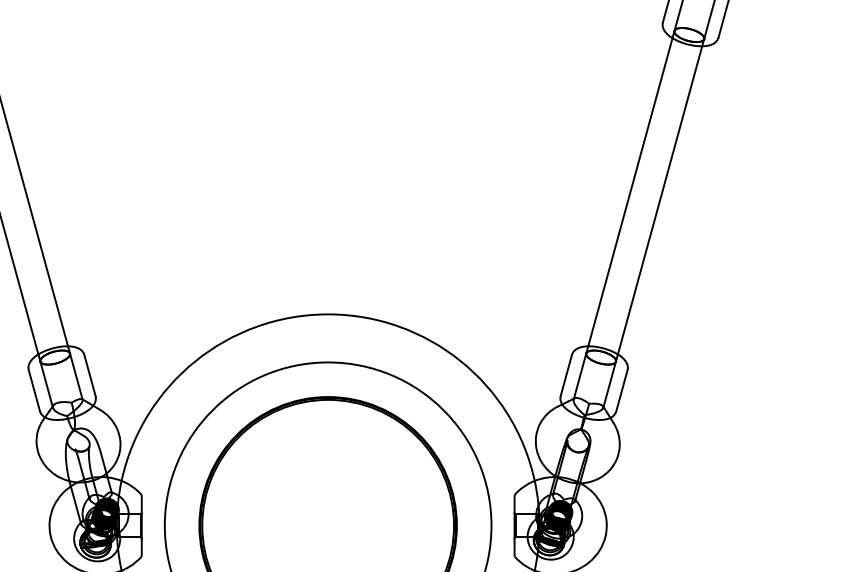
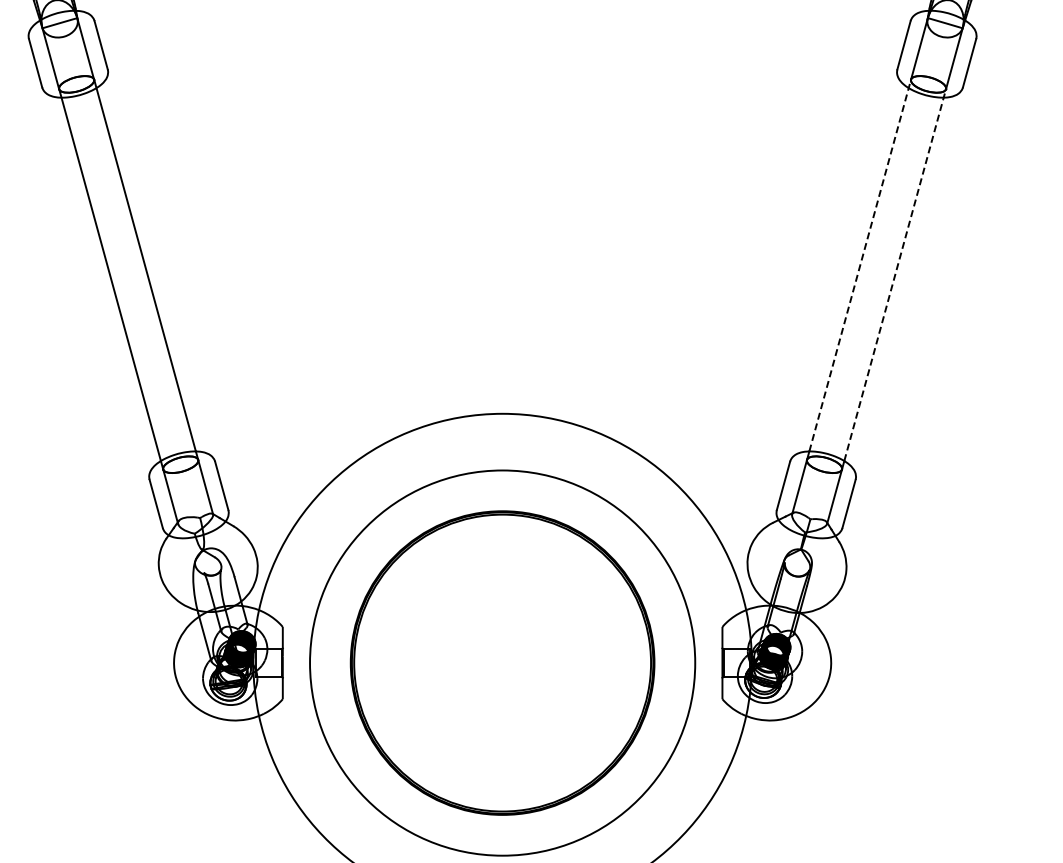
line: (631, 188) -> (860, 265), solid -> dashed
line: (661, 197) -> (895, 275), solid -> dashed

